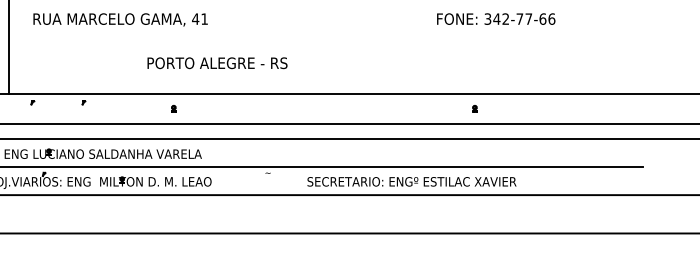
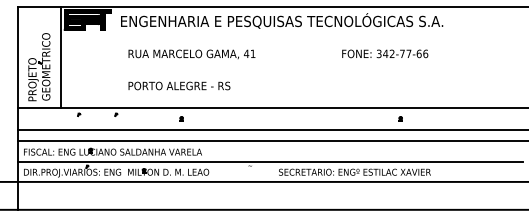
text: (496, 18) -> (385, 53), moved
text: (119, 19) -> (191, 54), moved
text: (217, 62) -> (179, 85), moved

